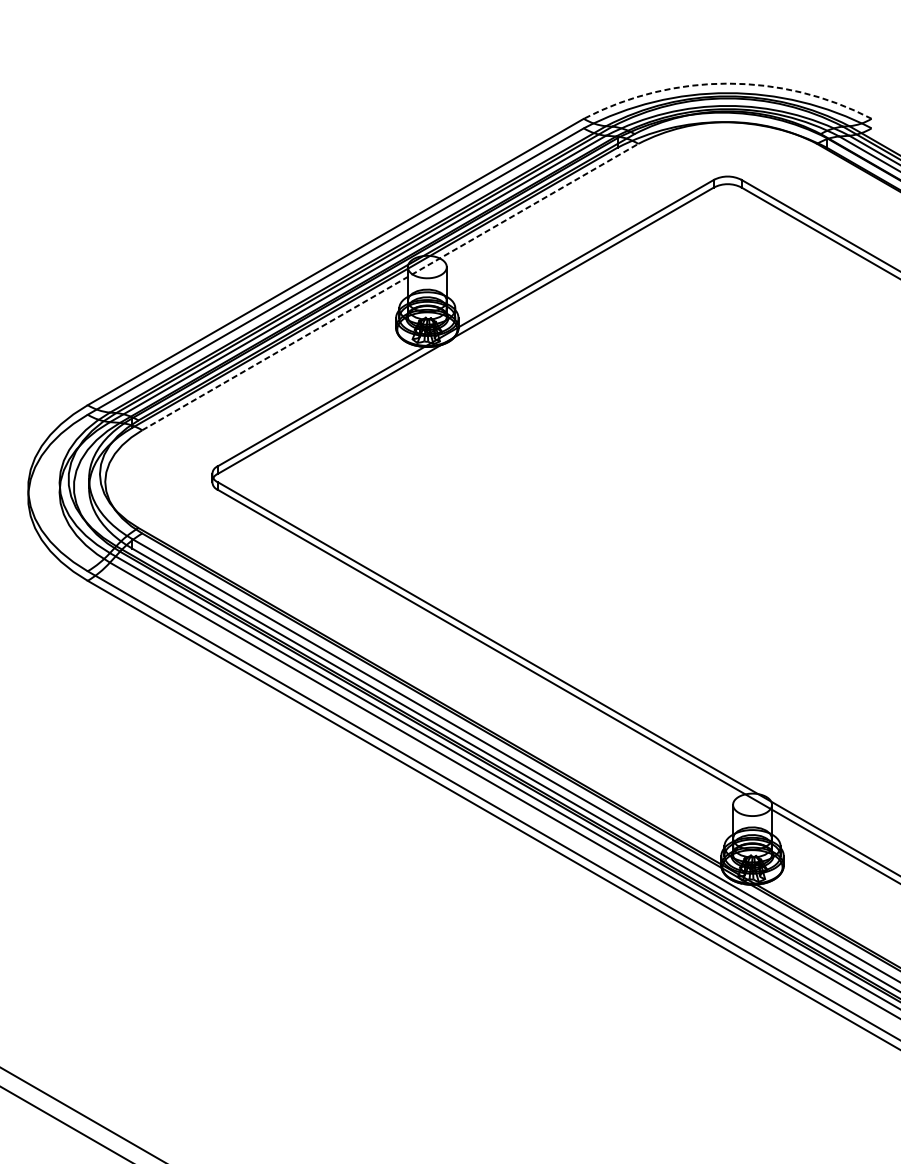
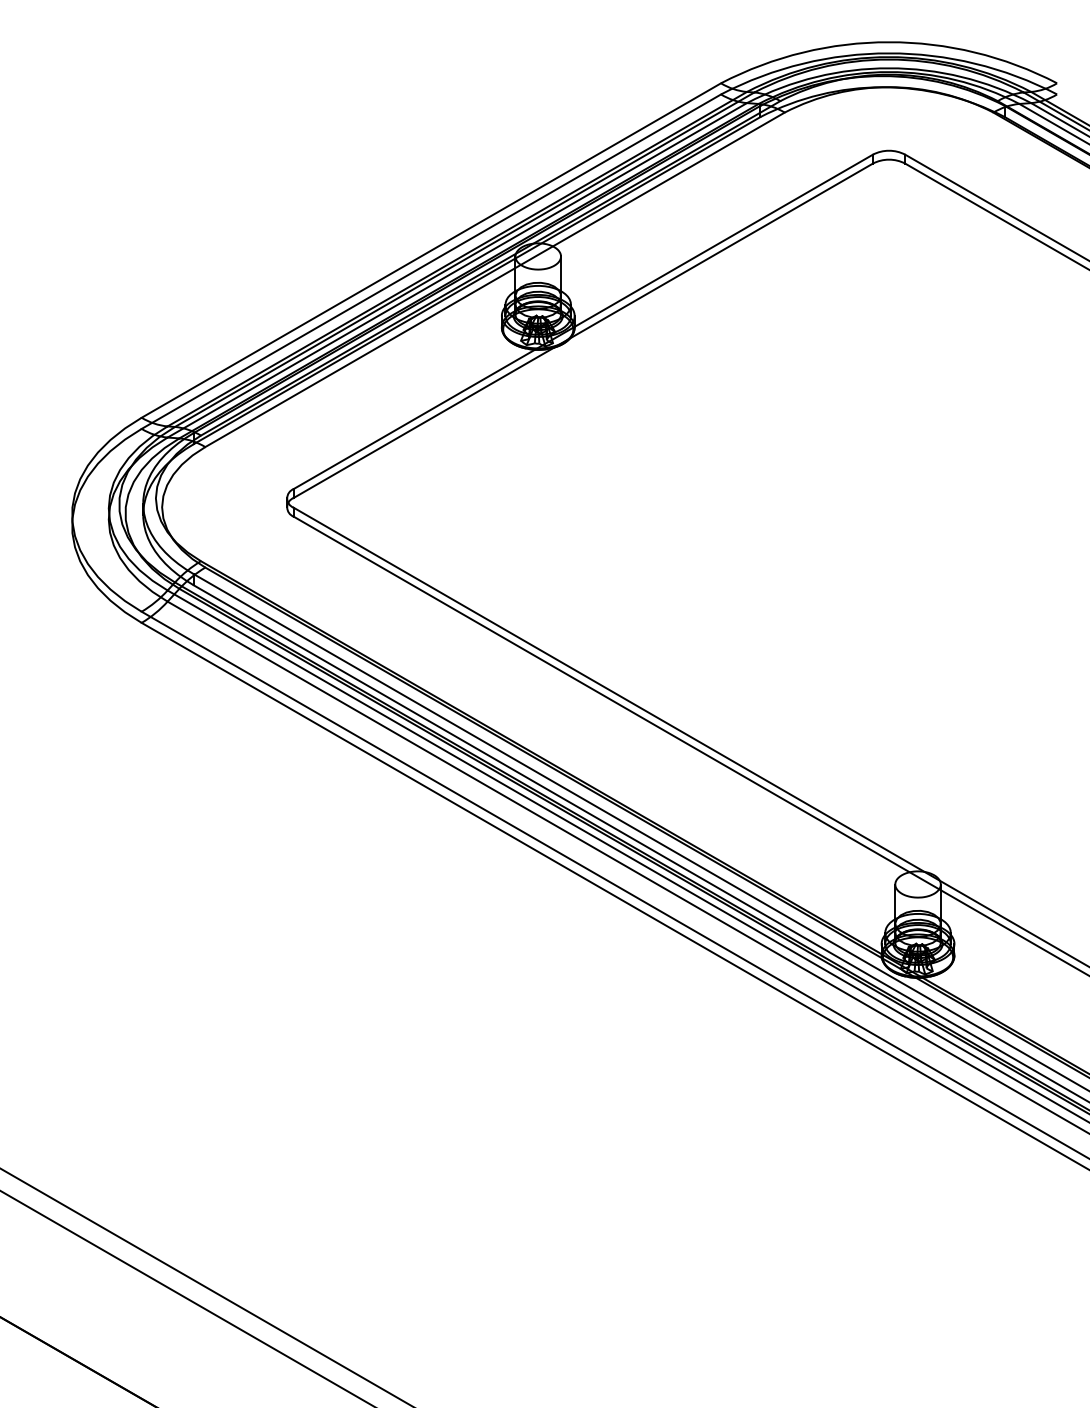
arc: (728, 83) -> (889, 42), dashed -> solid
line: (390, 286) -> (495, 279), dashed -> solid

